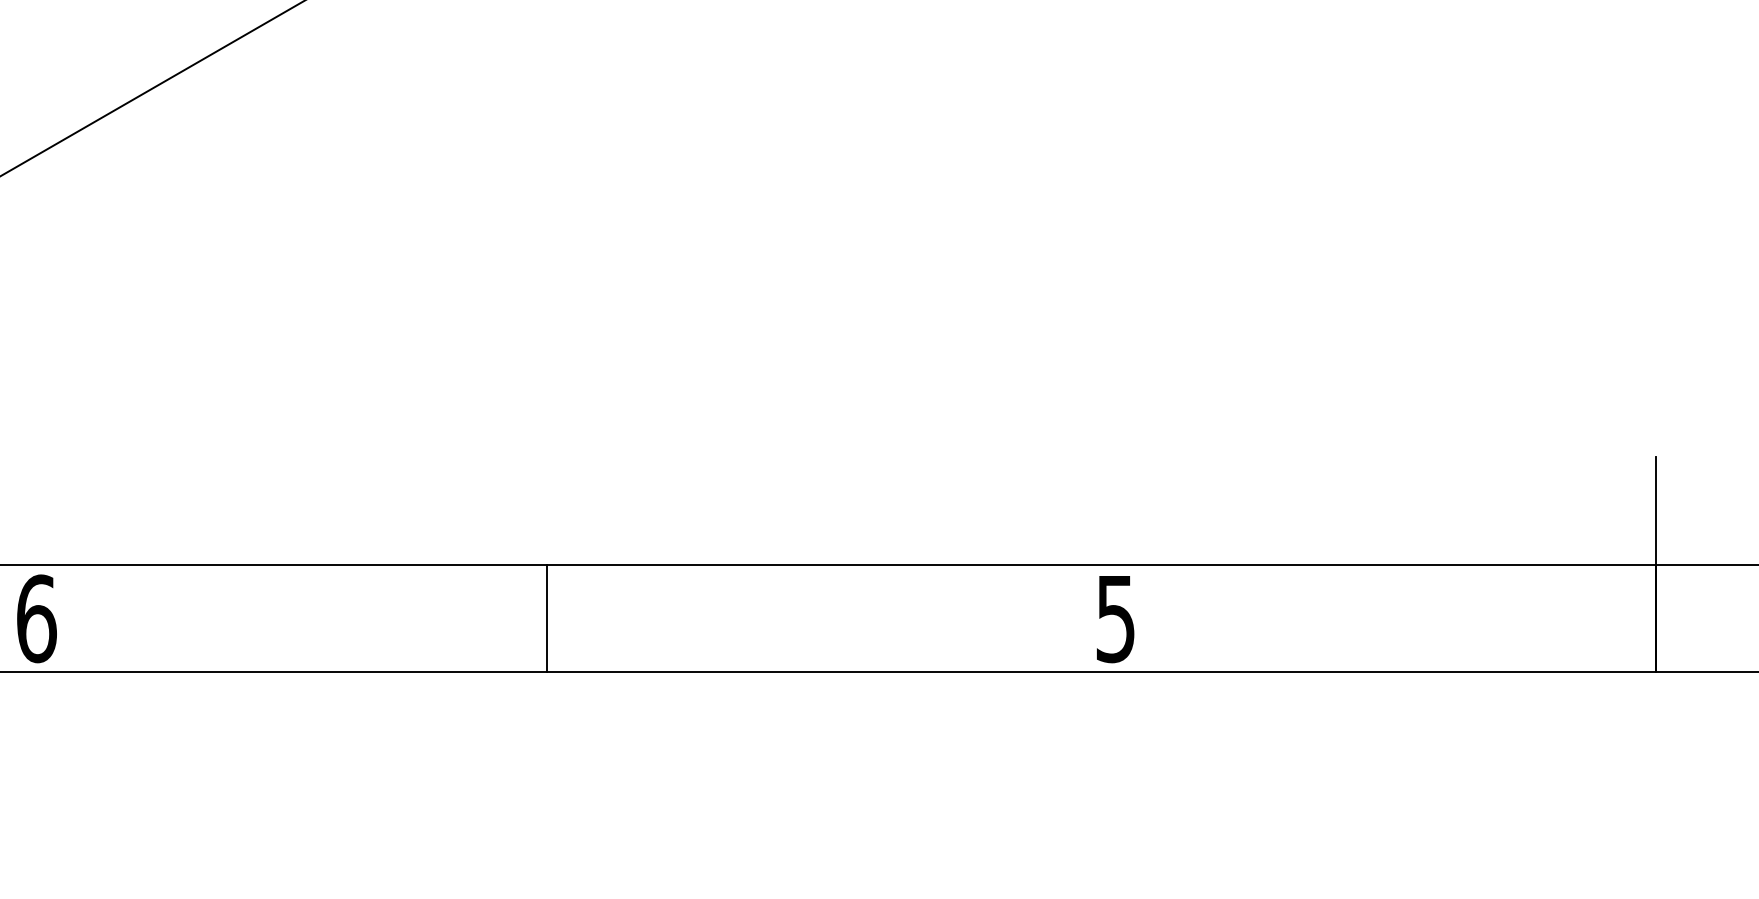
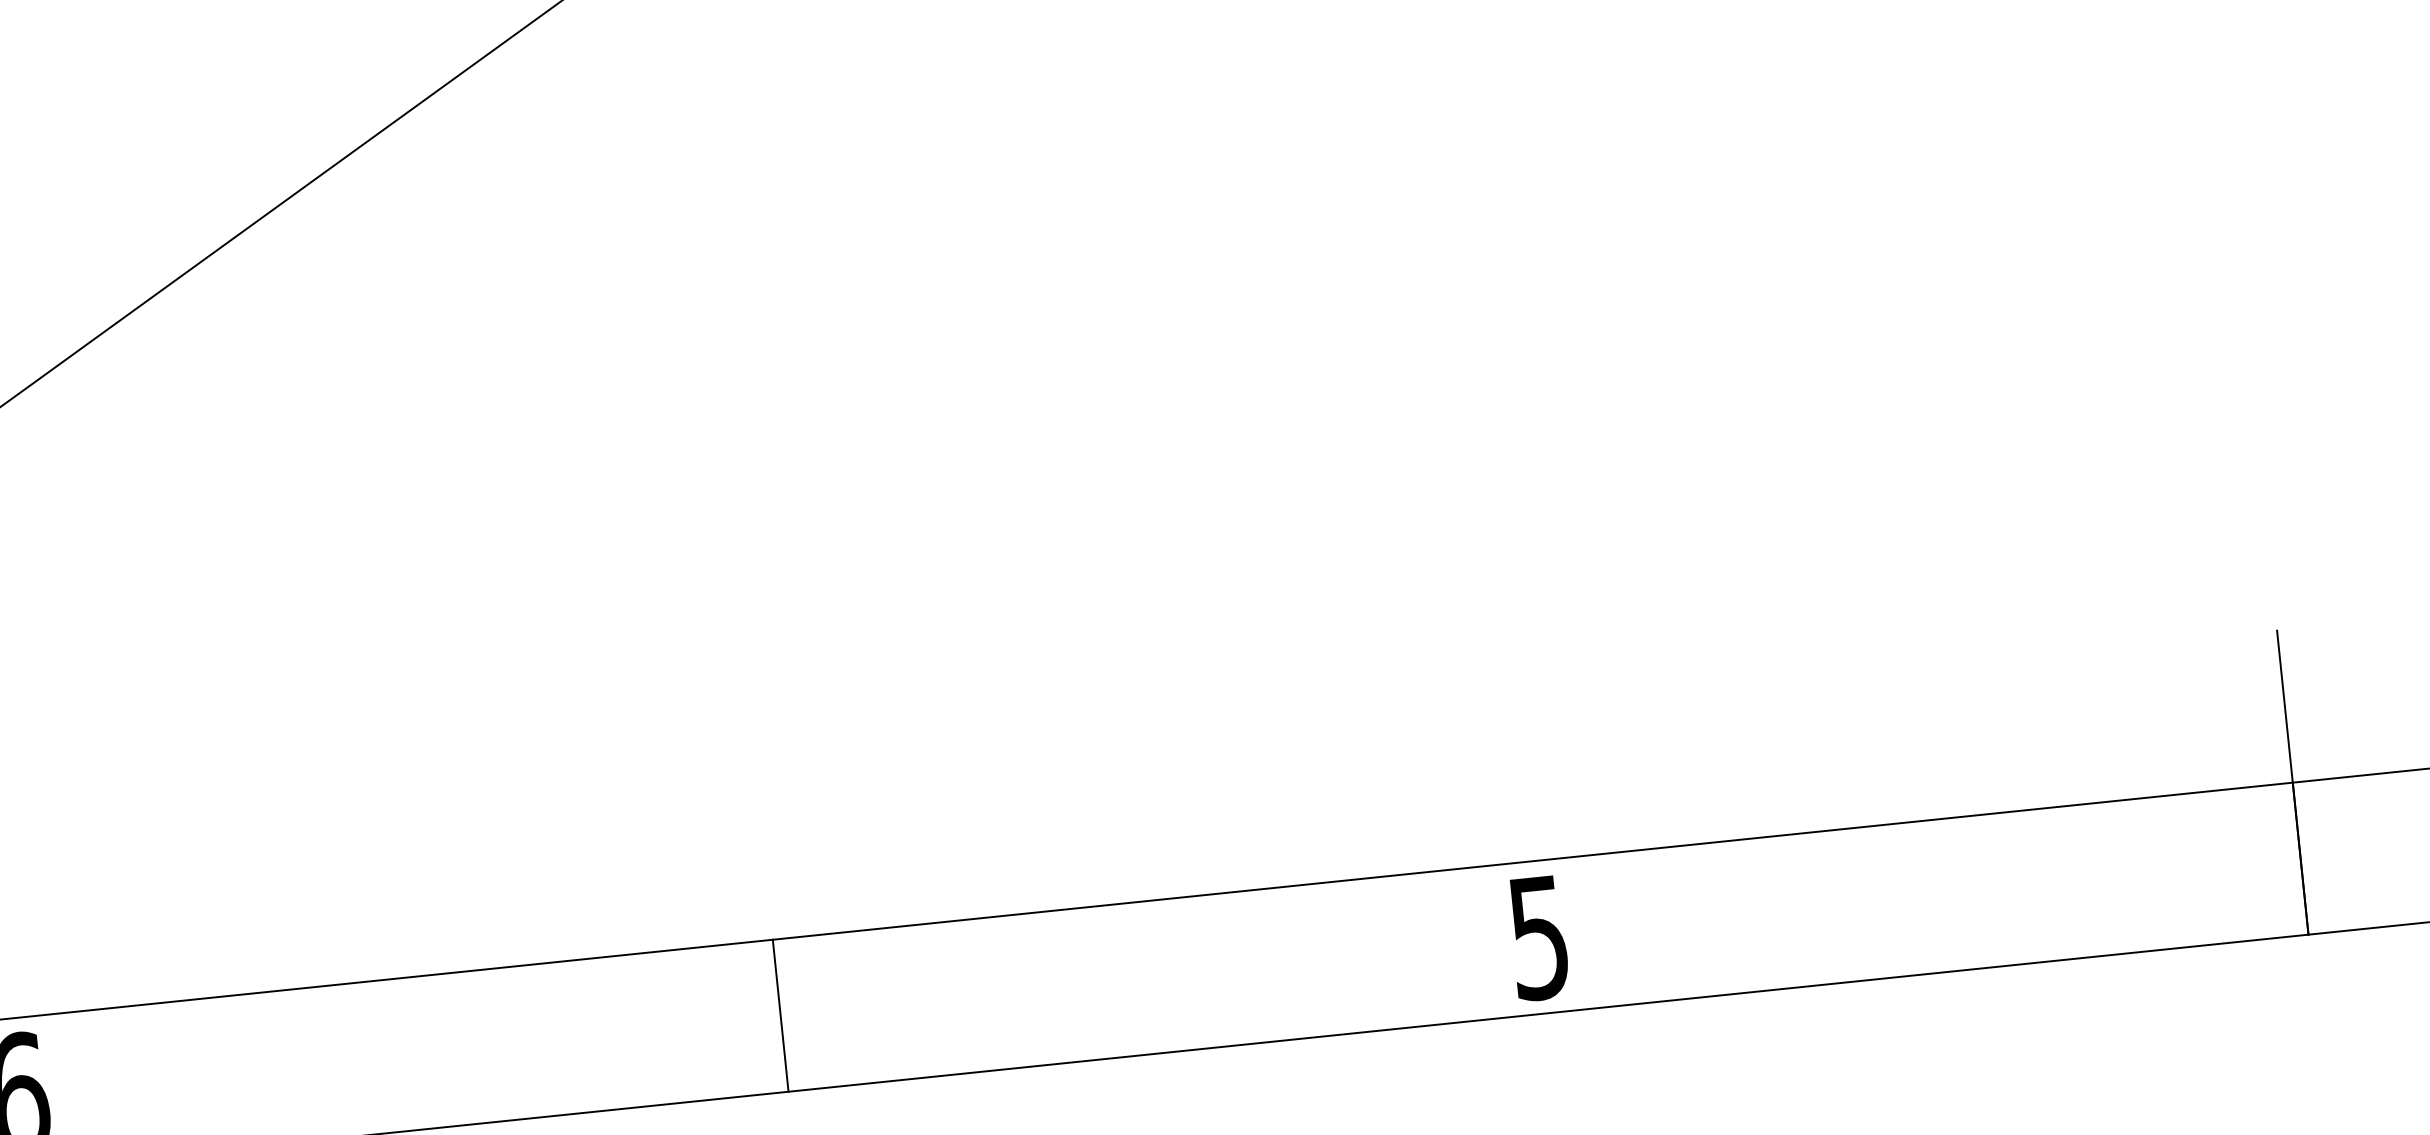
line: (547, 618) -> (781, 1015), moved

